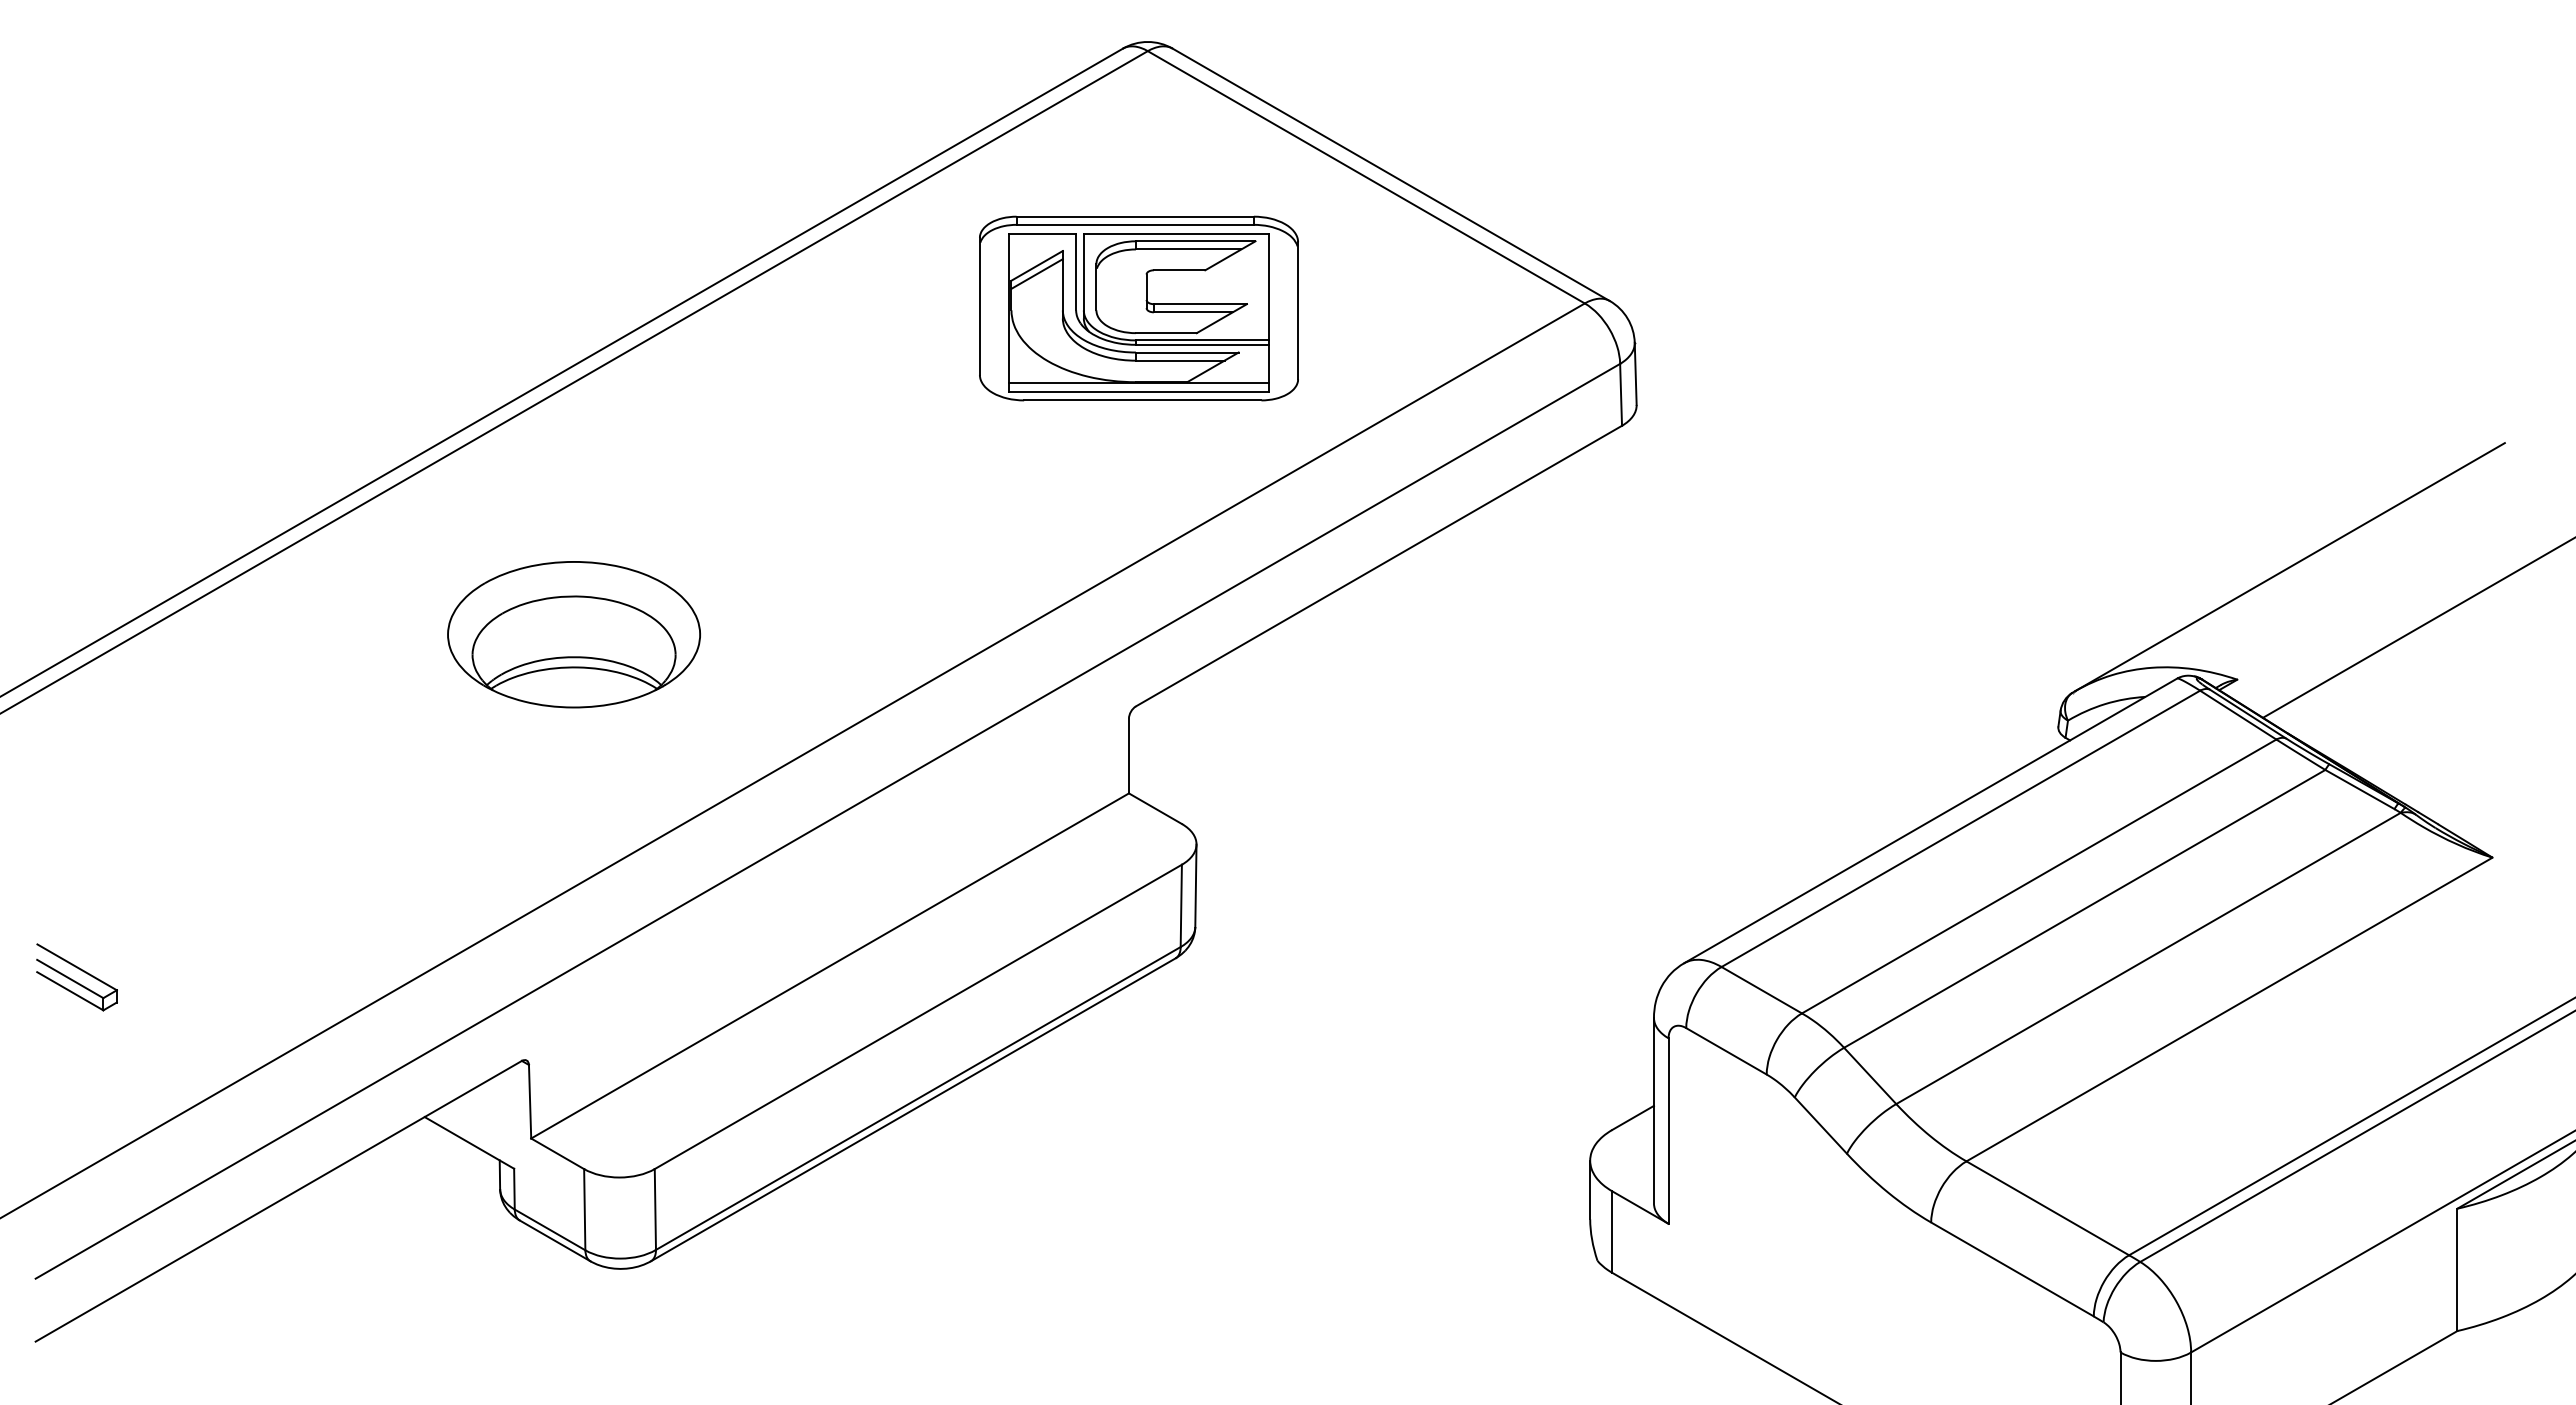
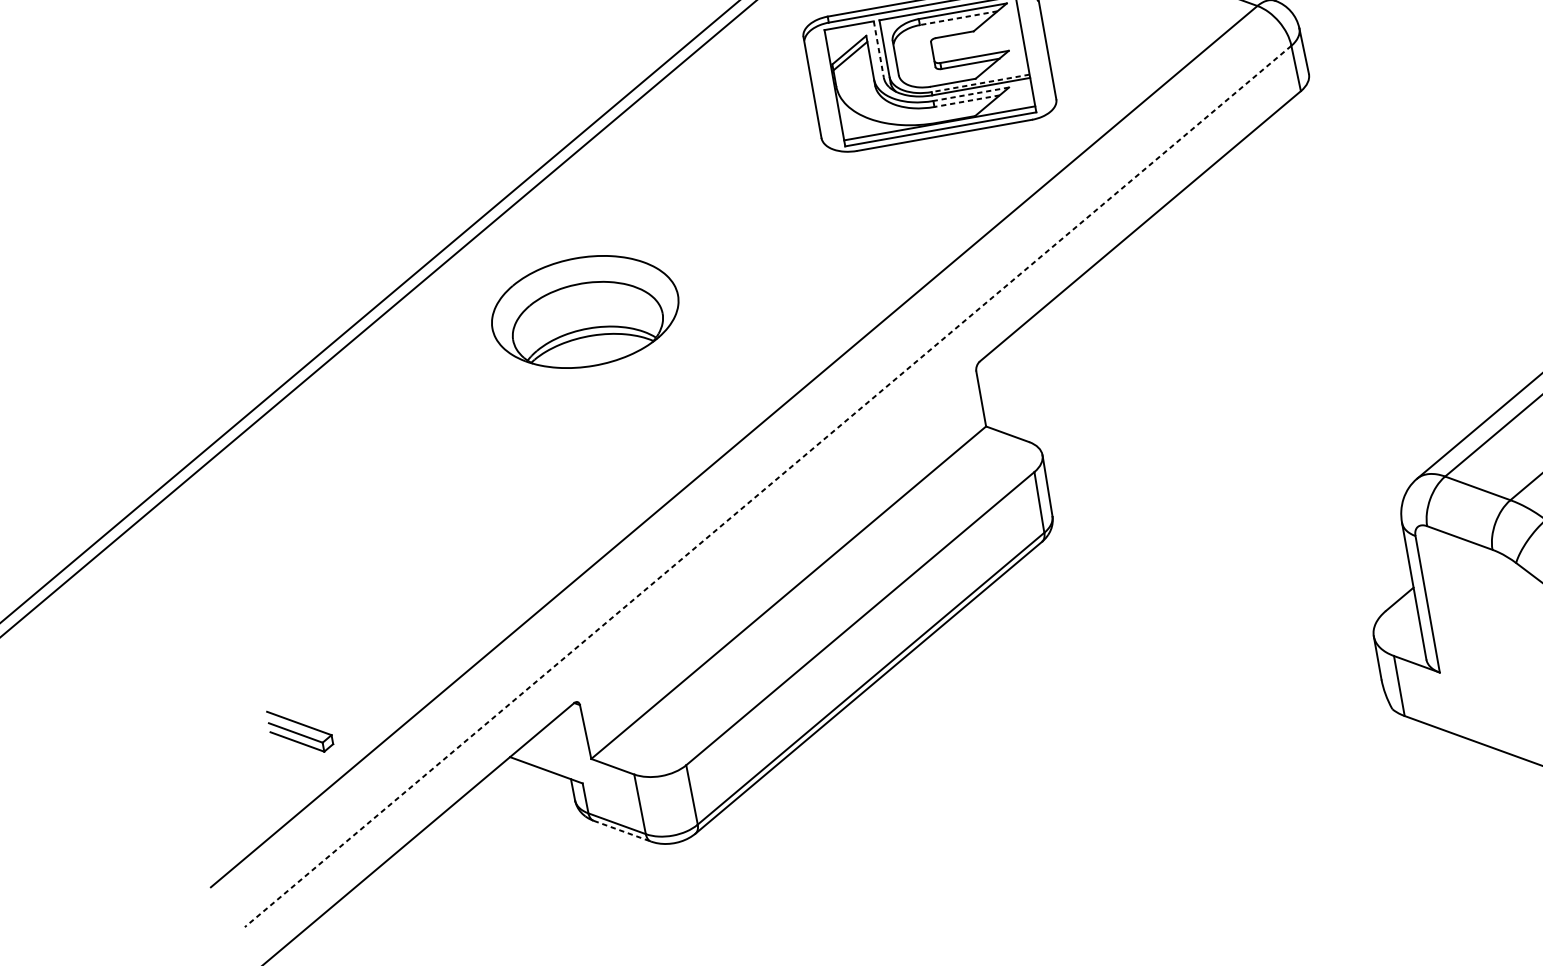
line: (1188, 249) -> (958, 18), solid -> dashed
line: (1076, 272) -> (879, 49), solid -> dashed
line: (1201, 340) -> (980, 83), solid -> dashed
line: (1186, 352) -> (970, 94), solid -> dashed
line: (1179, 360) -> (966, 101), solid -> dashed
part: (573, 634) -> (584, 311), moved
line: (827, 821) -> (767, 486), solid -> dashed
part: (76, 977) -> (300, 731), moved
line: (555, 1240) -> (622, 830), solid -> dashed

